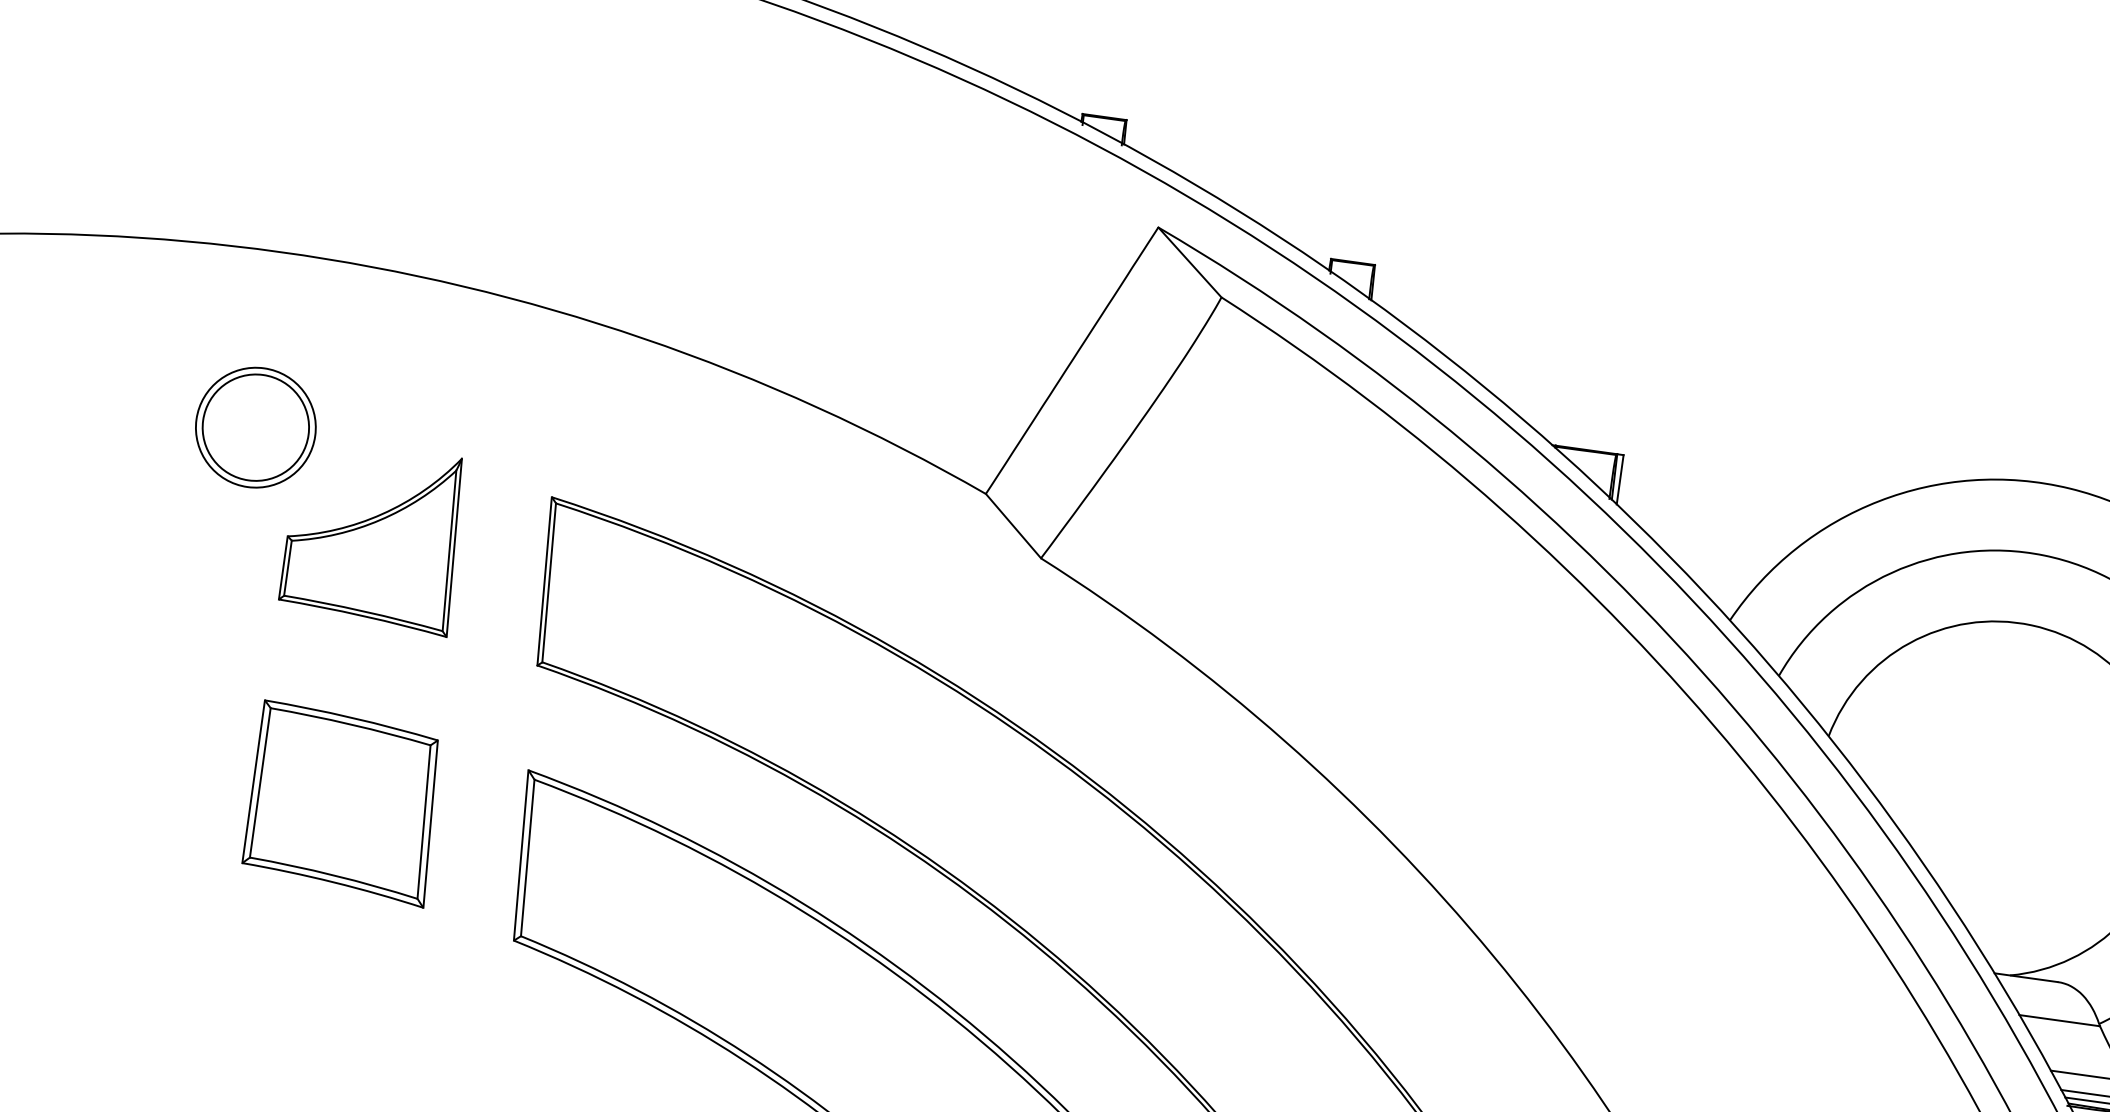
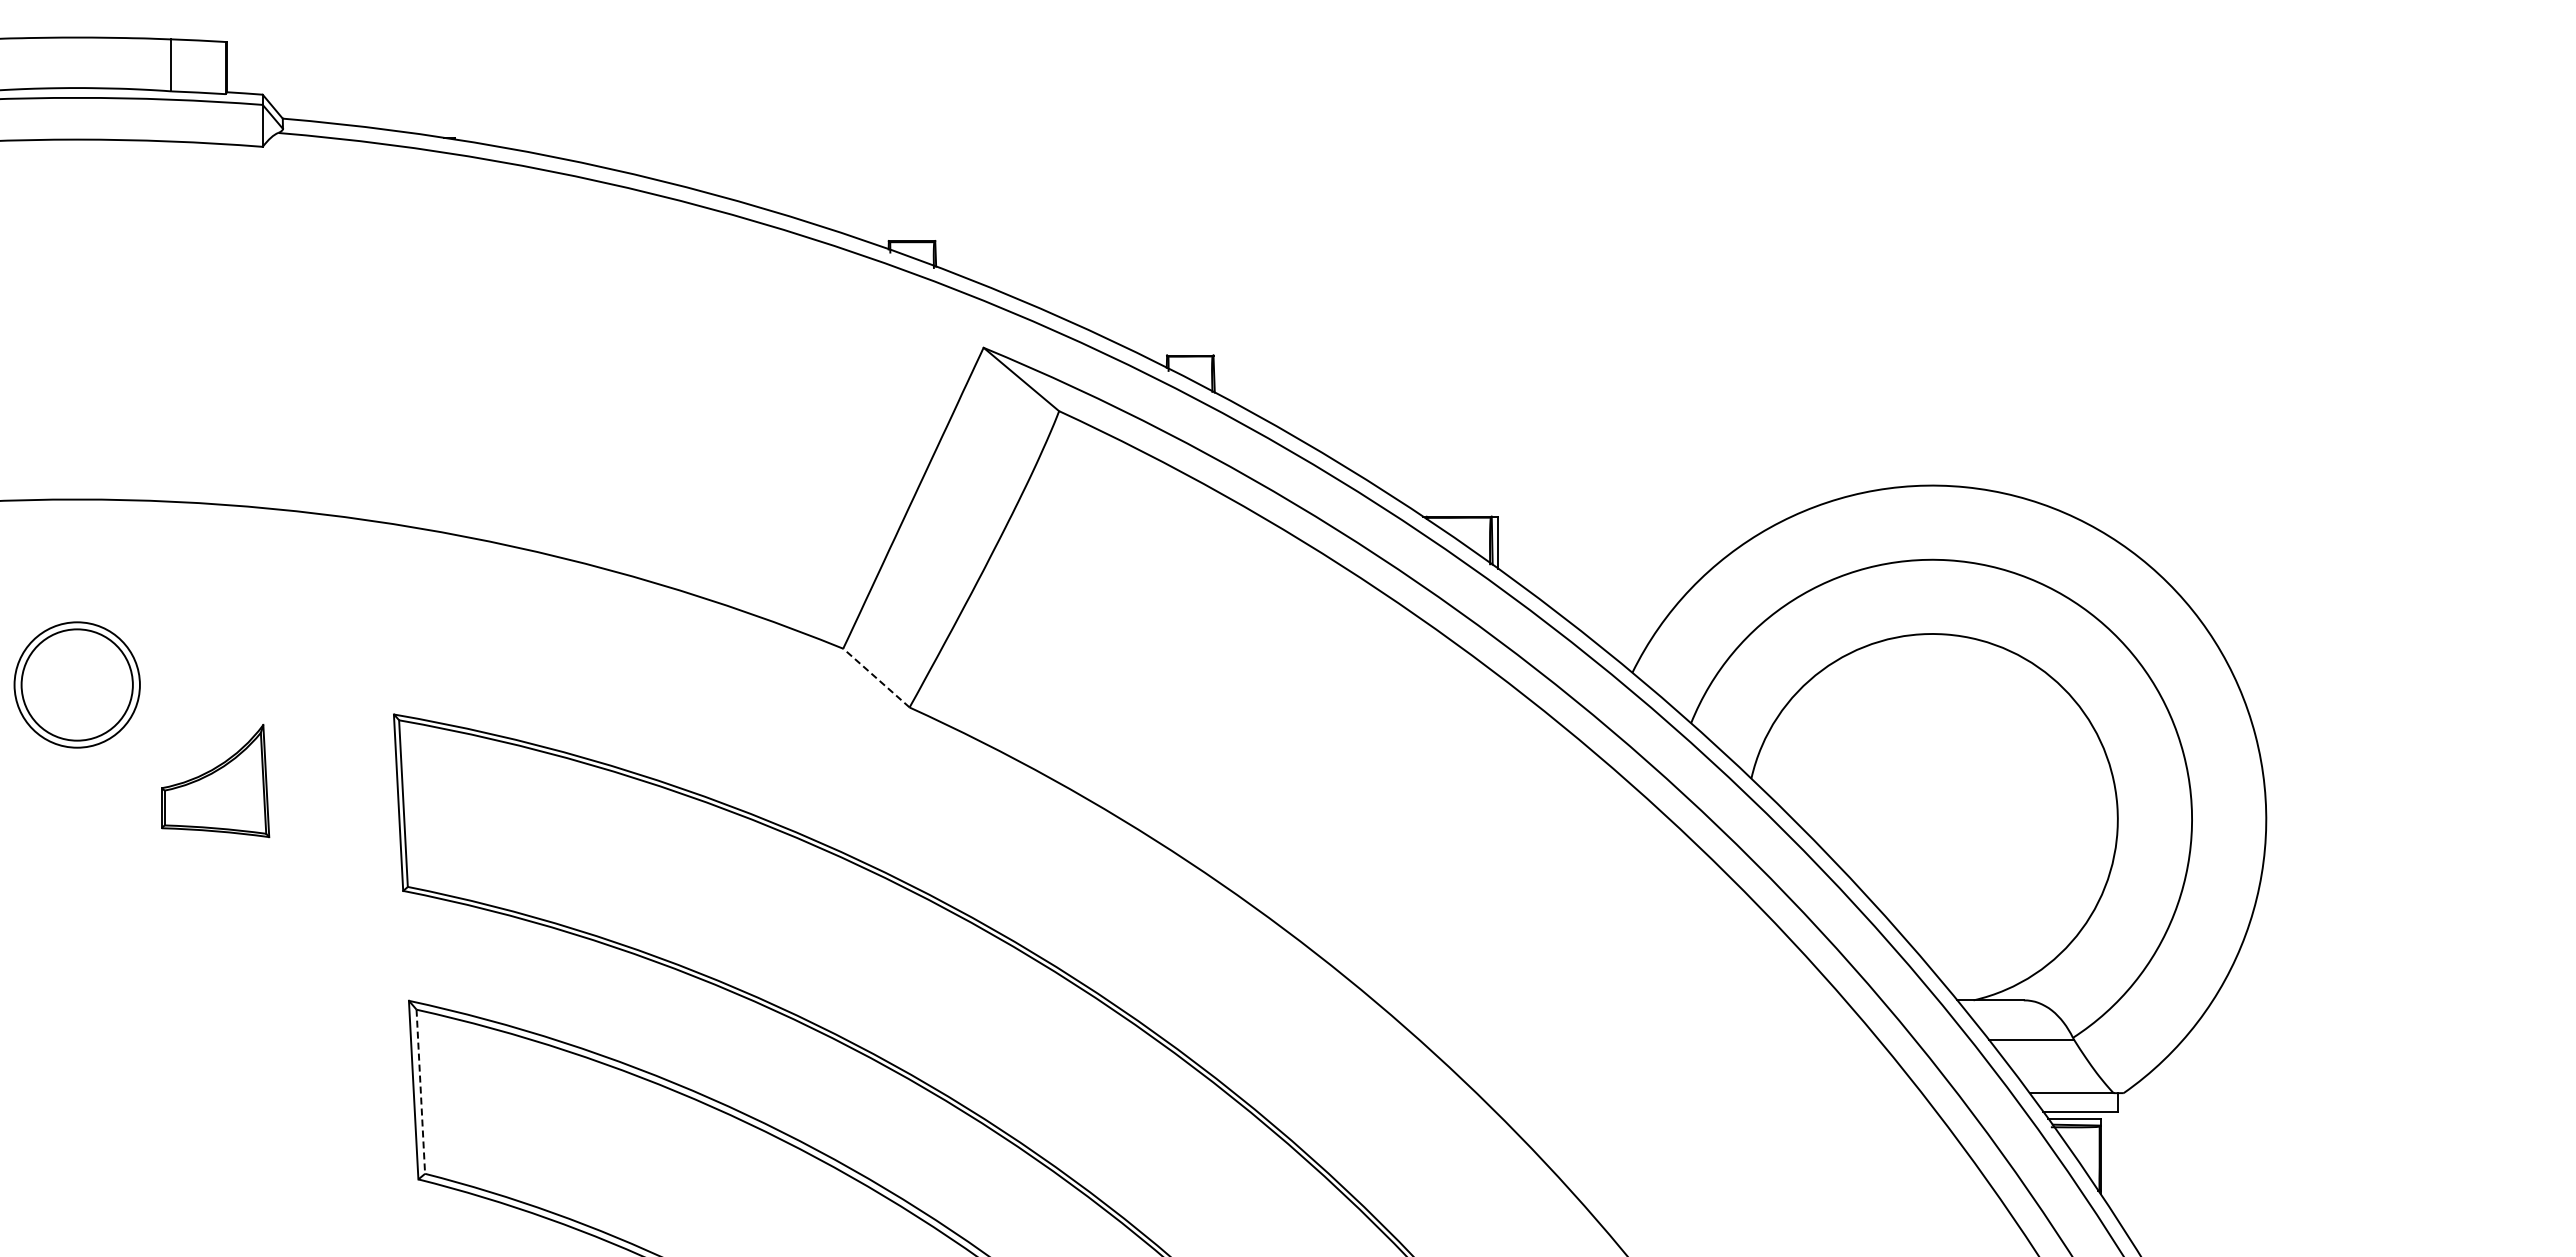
line: (1013, 525) -> (876, 677), solid -> dashed
part: (374, 536) -> (215, 780), size x0.6
part: (343, 804) -> (222, 1062), removed
line: (527, 858) -> (420, 1092), solid -> dashed

